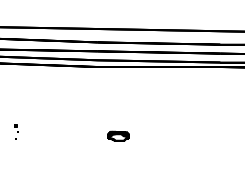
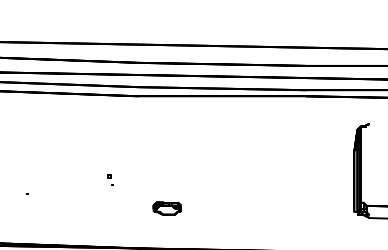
part: (16, 128) -> (110, 179), moved
part: (117, 136) -> (166, 208), moved

